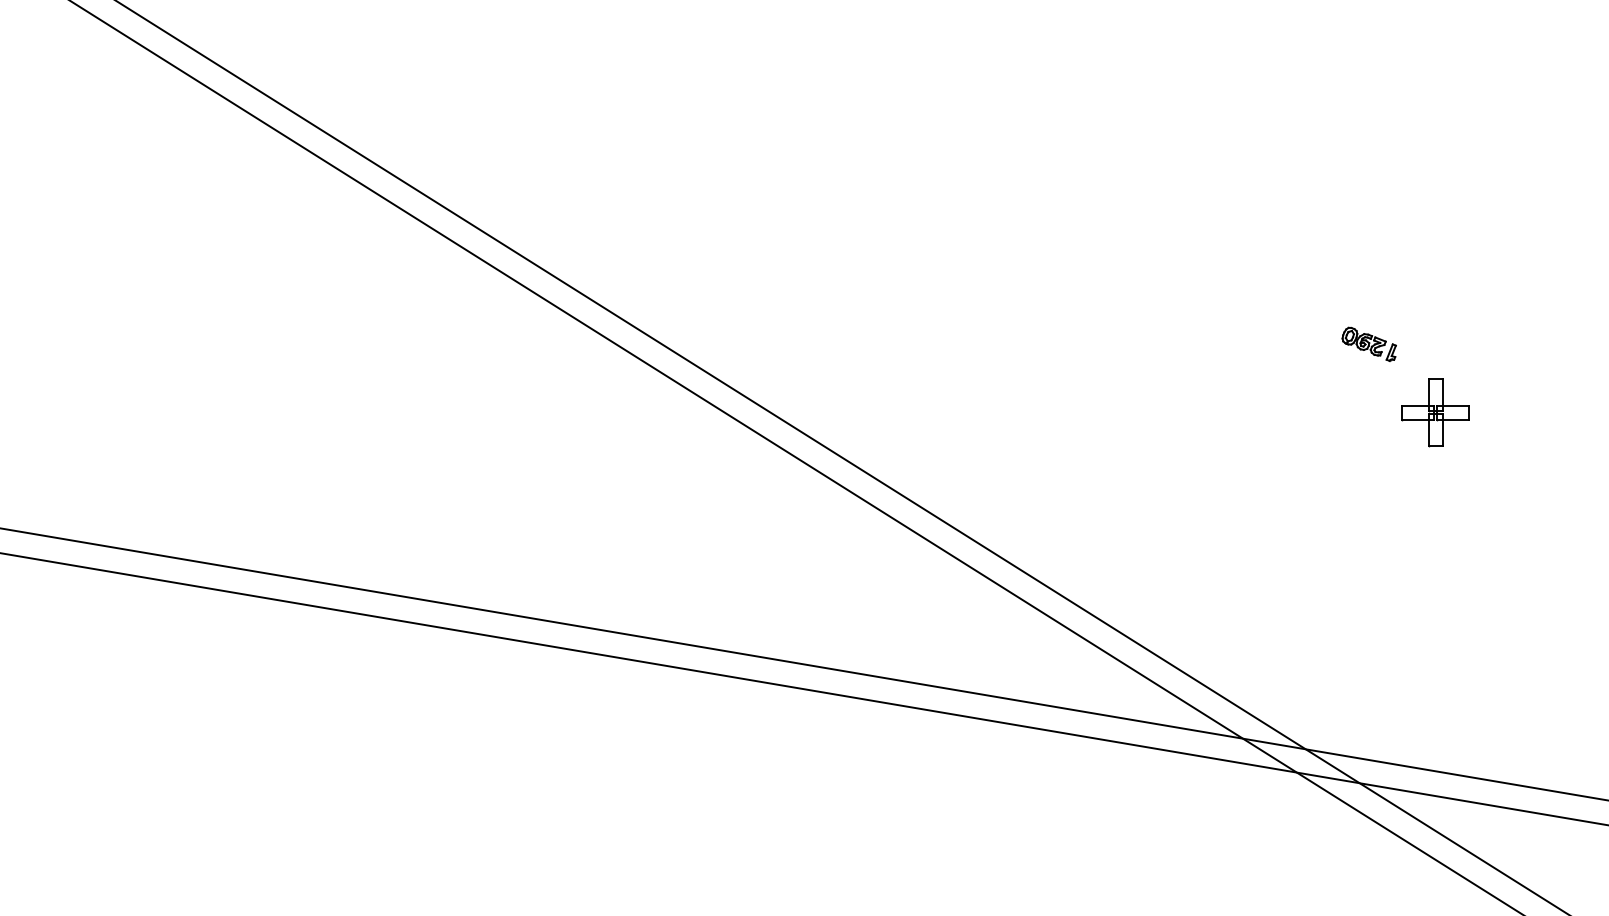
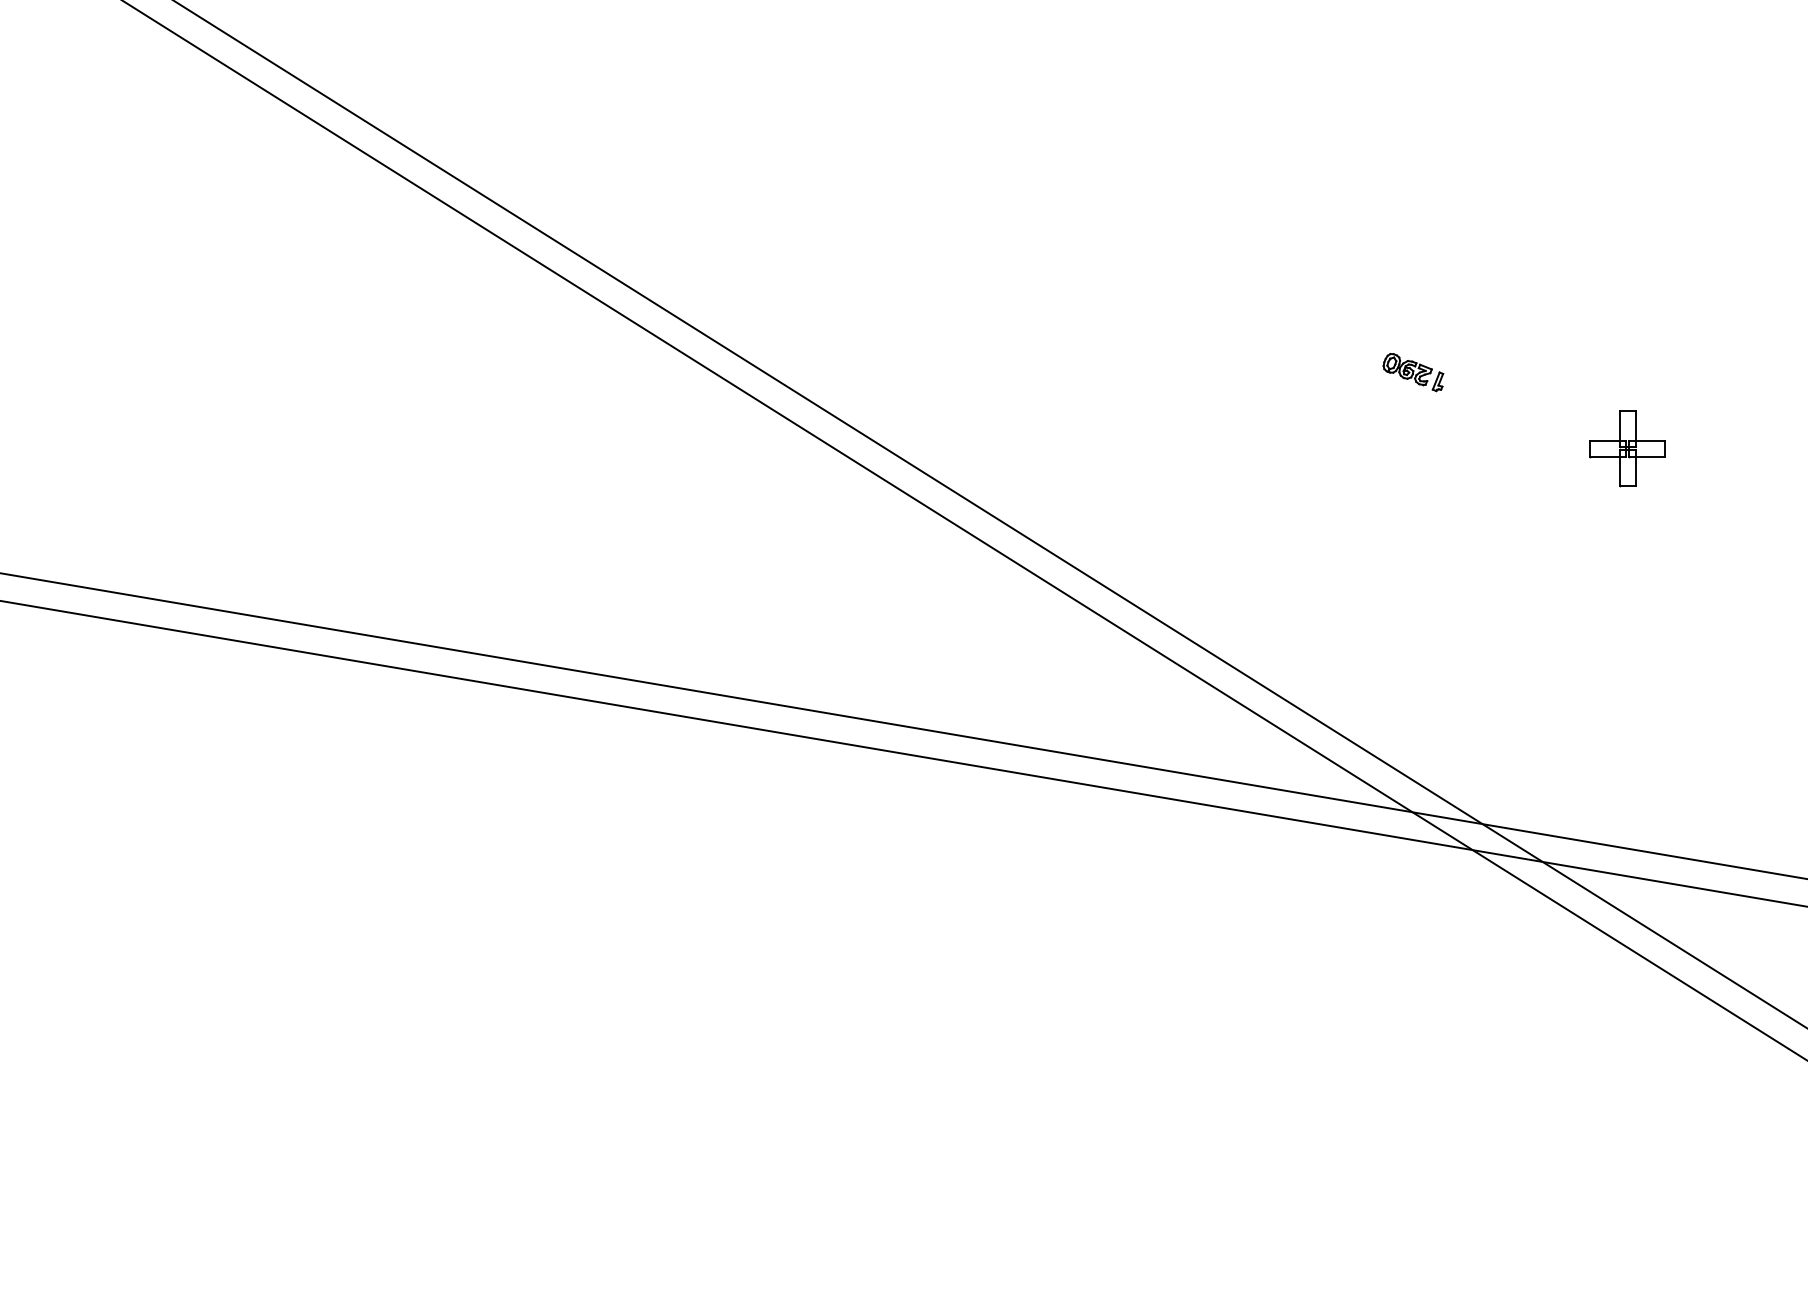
part: (1369, 344) -> (1413, 372), moved

